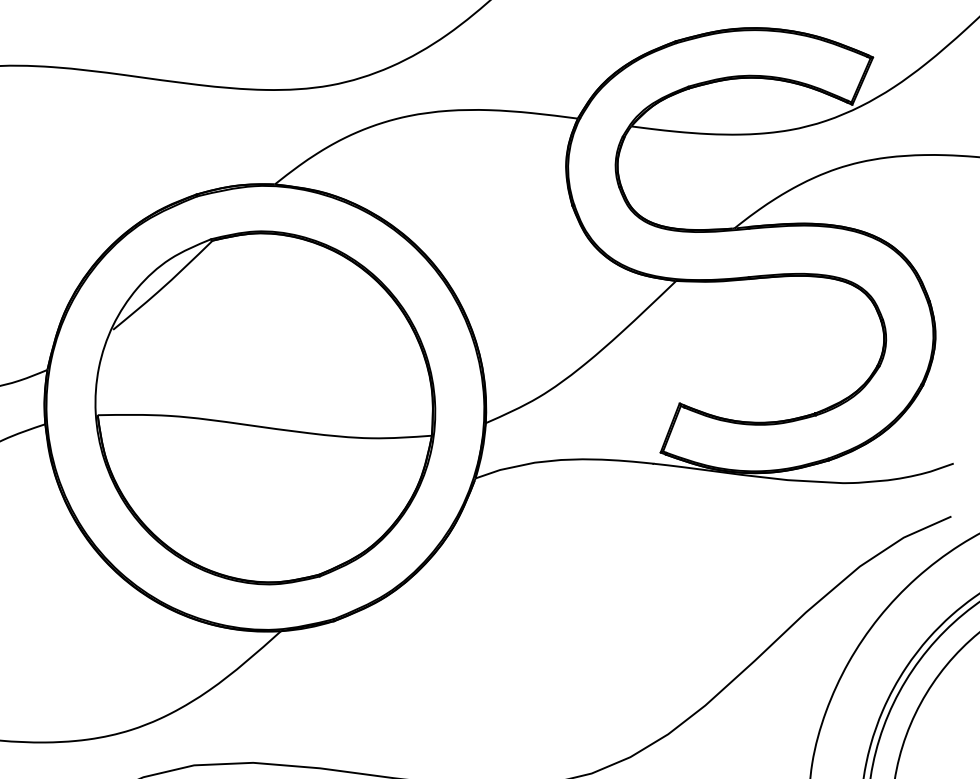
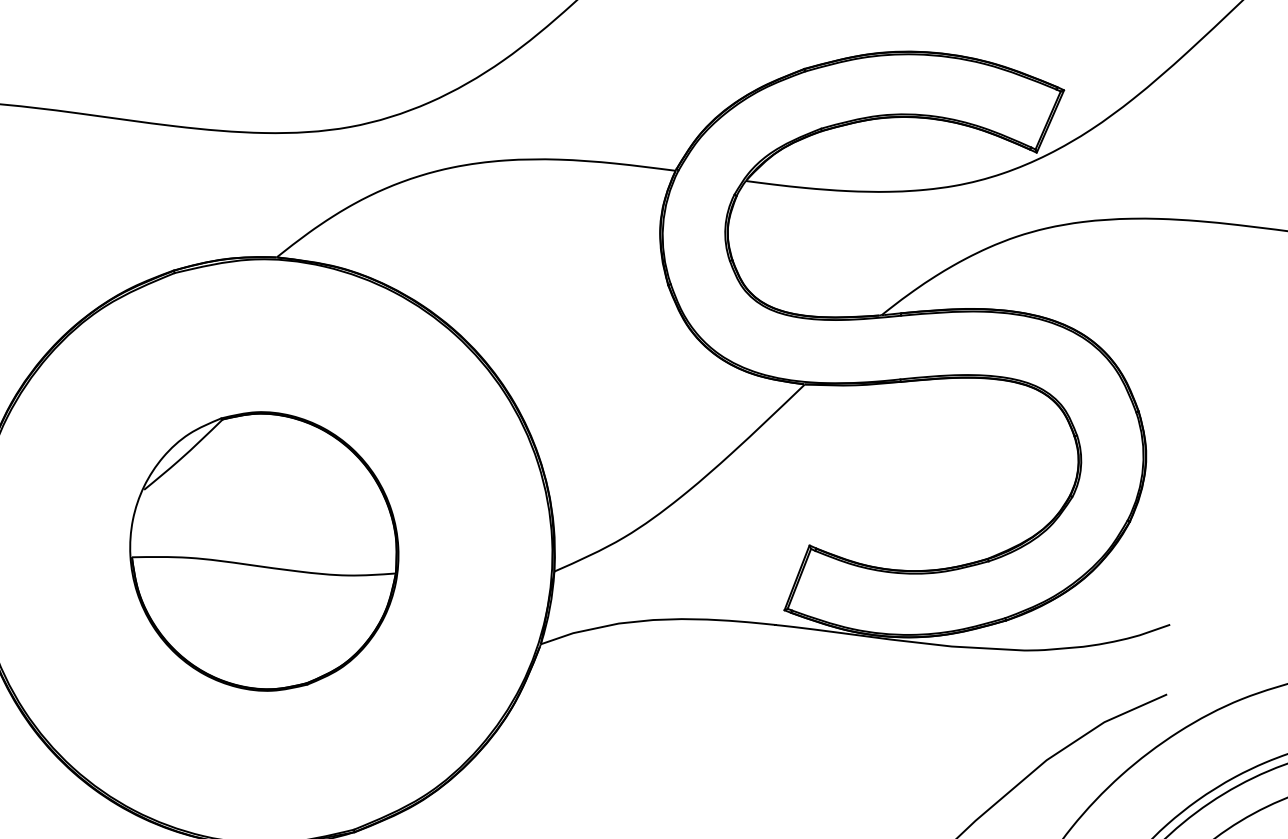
part: (265, 407) -> (264, 550), size x0.6

